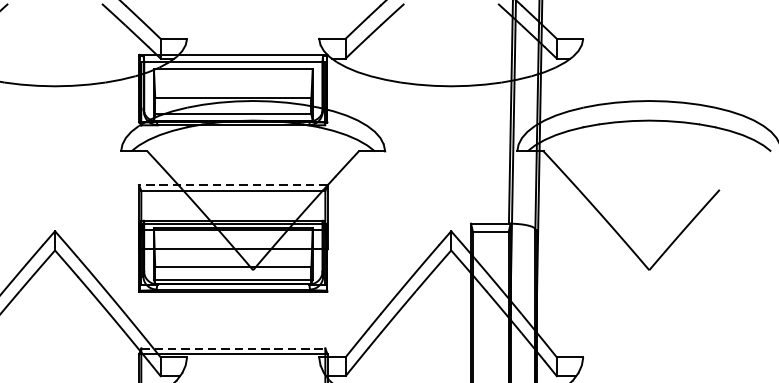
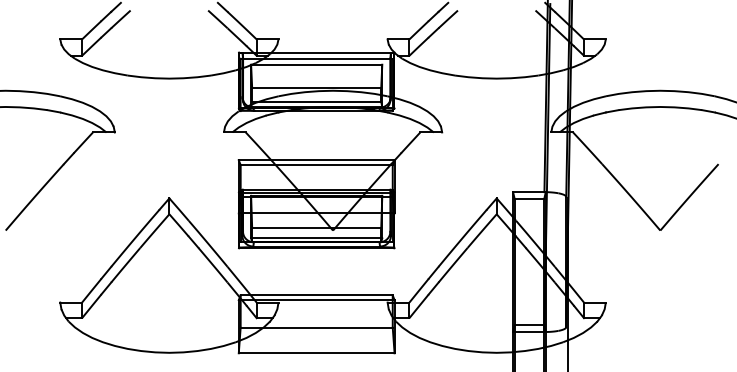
line: (233, 185) -> (316, 160), dashed -> solid
line: (234, 348) -> (317, 295), dashed -> solid

